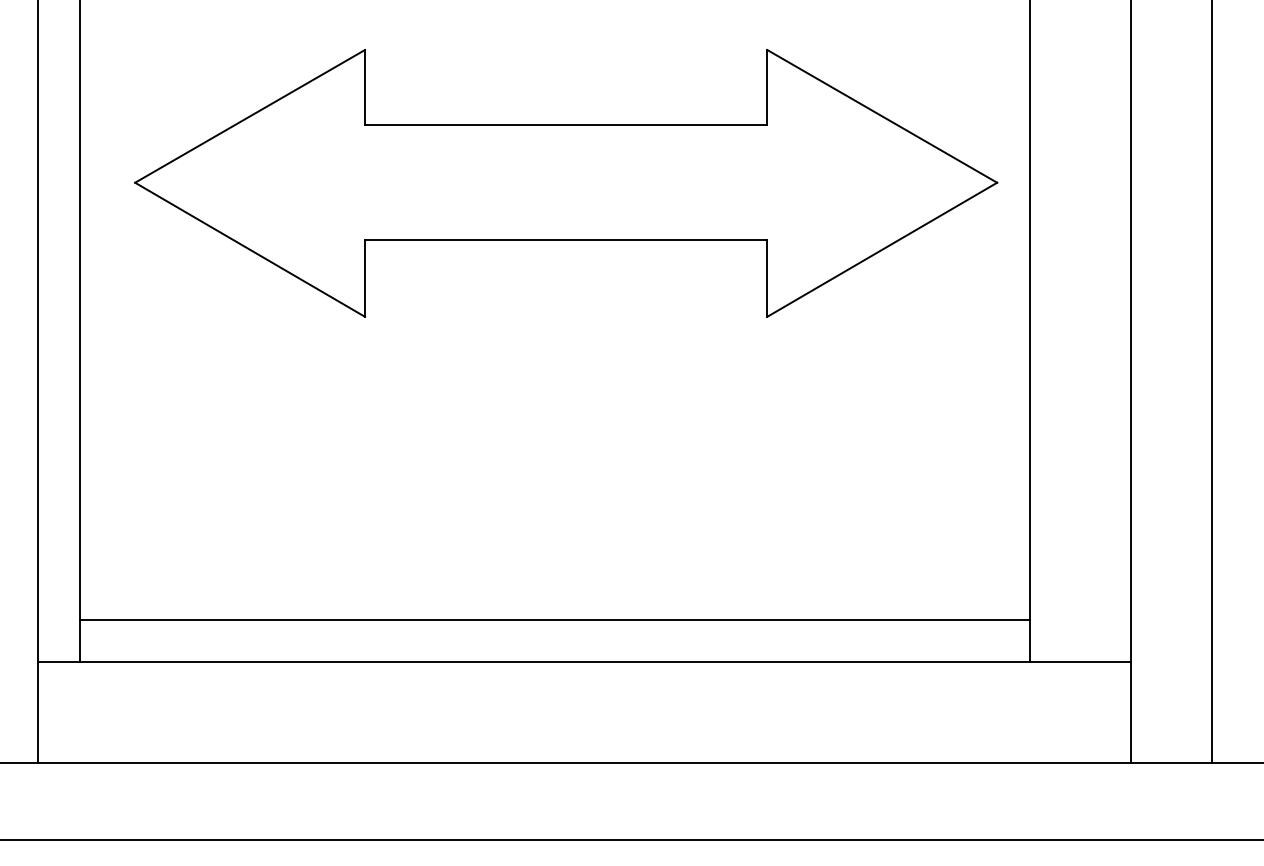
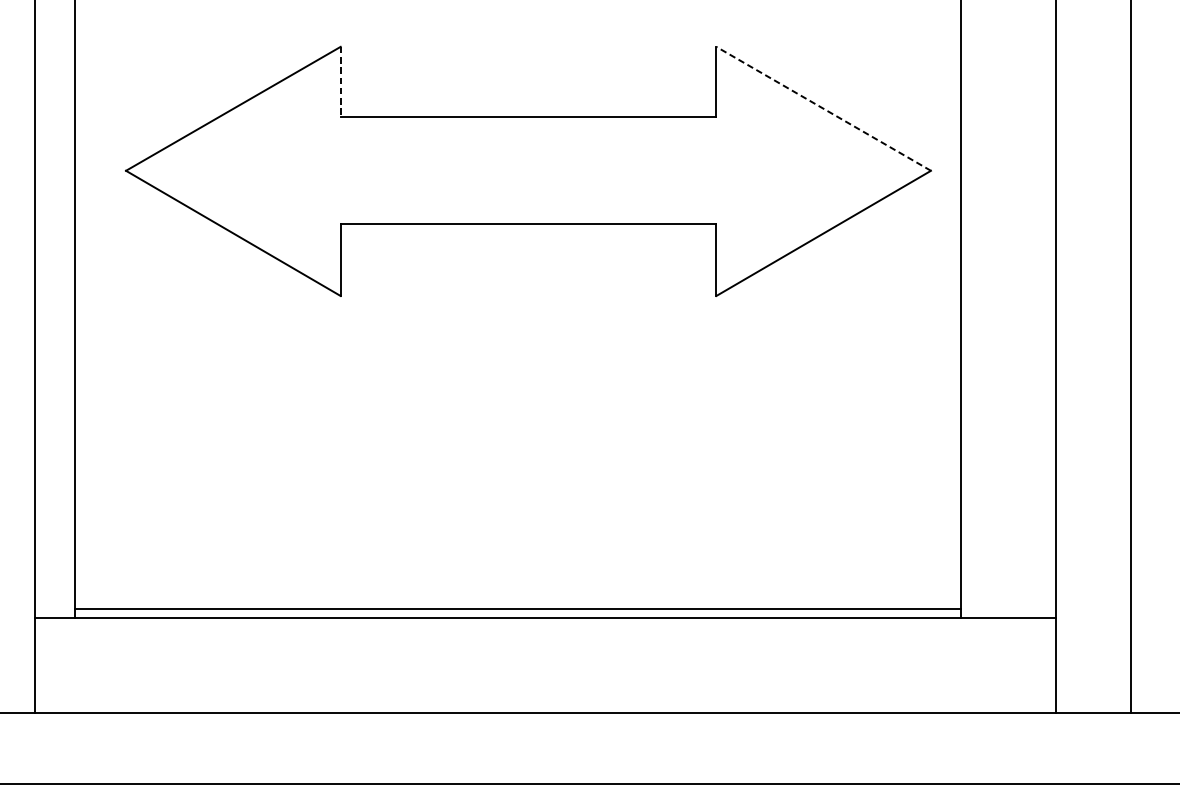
line: (365, 87) -> (341, 81), solid -> dashed
line: (882, 116) -> (823, 108), solid -> dashed
line: (554, 619) -> (517, 608), moved

